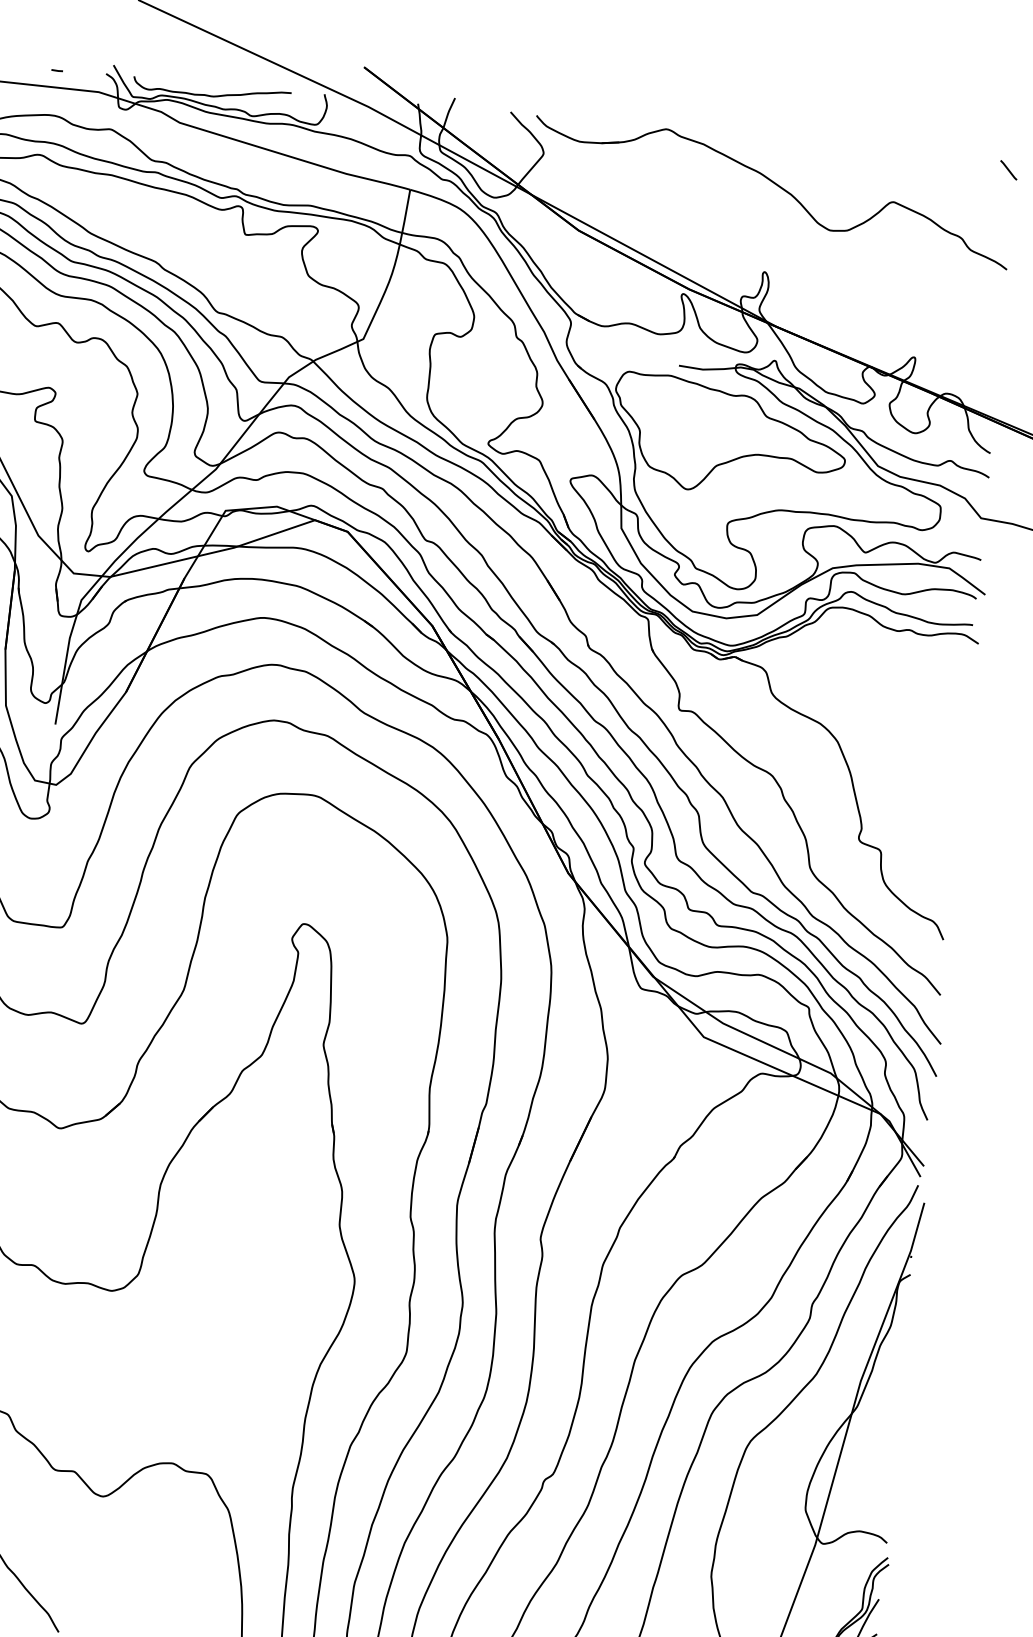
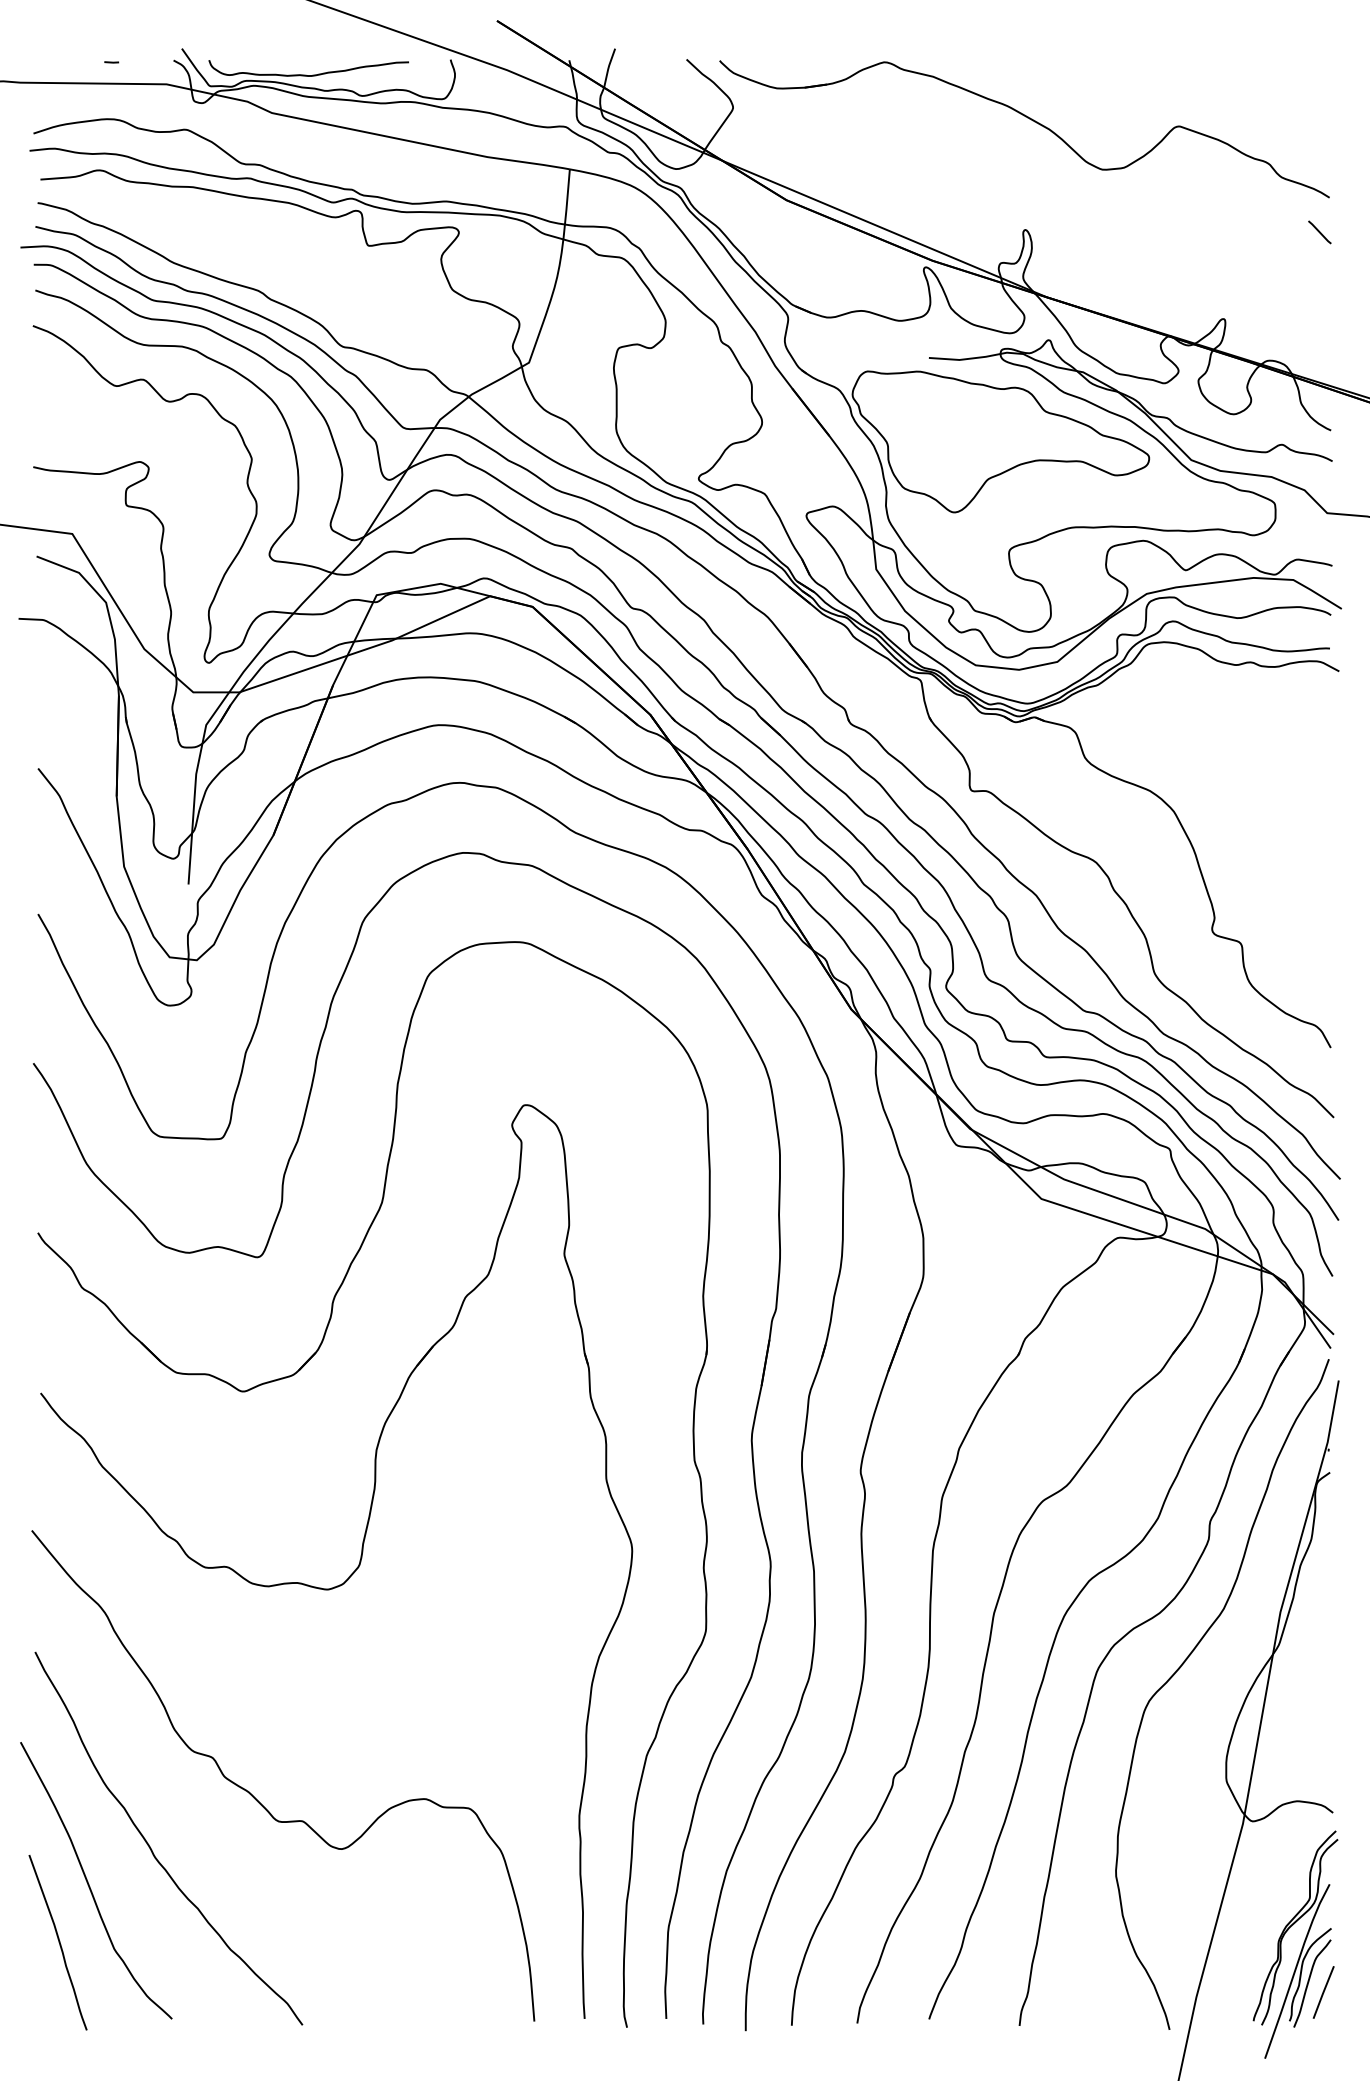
line: (1008, 170) -> (1319, 232), moved

